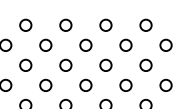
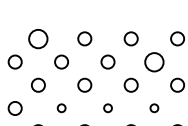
circle: (25, 24) -> (38, 37), size x1.4
circle: (125, 44) -> (153, 61), size x1.4
circle: (45, 84) -> (61, 107), size x0.6
circle: (85, 84) -> (107, 107), size x0.6
circle: (125, 84) -> (153, 107), size x0.6

